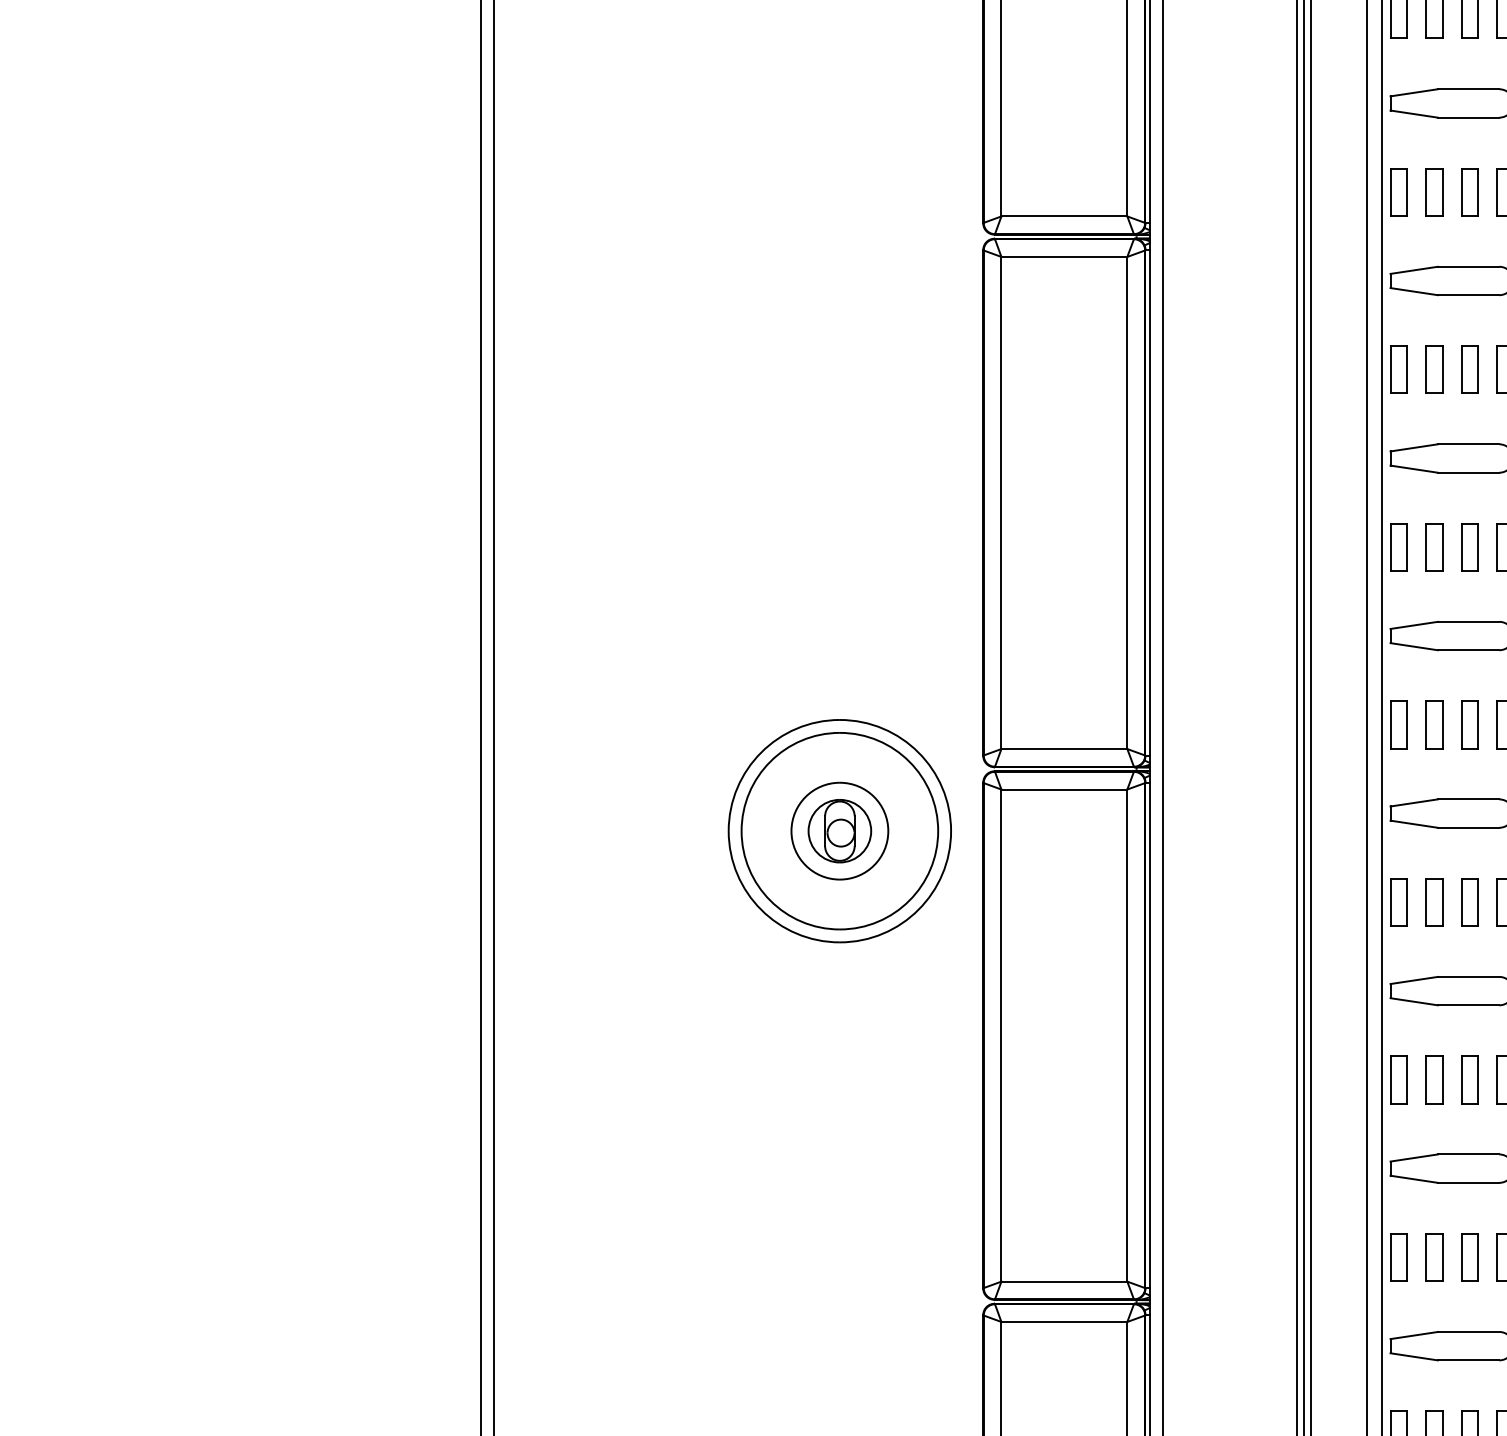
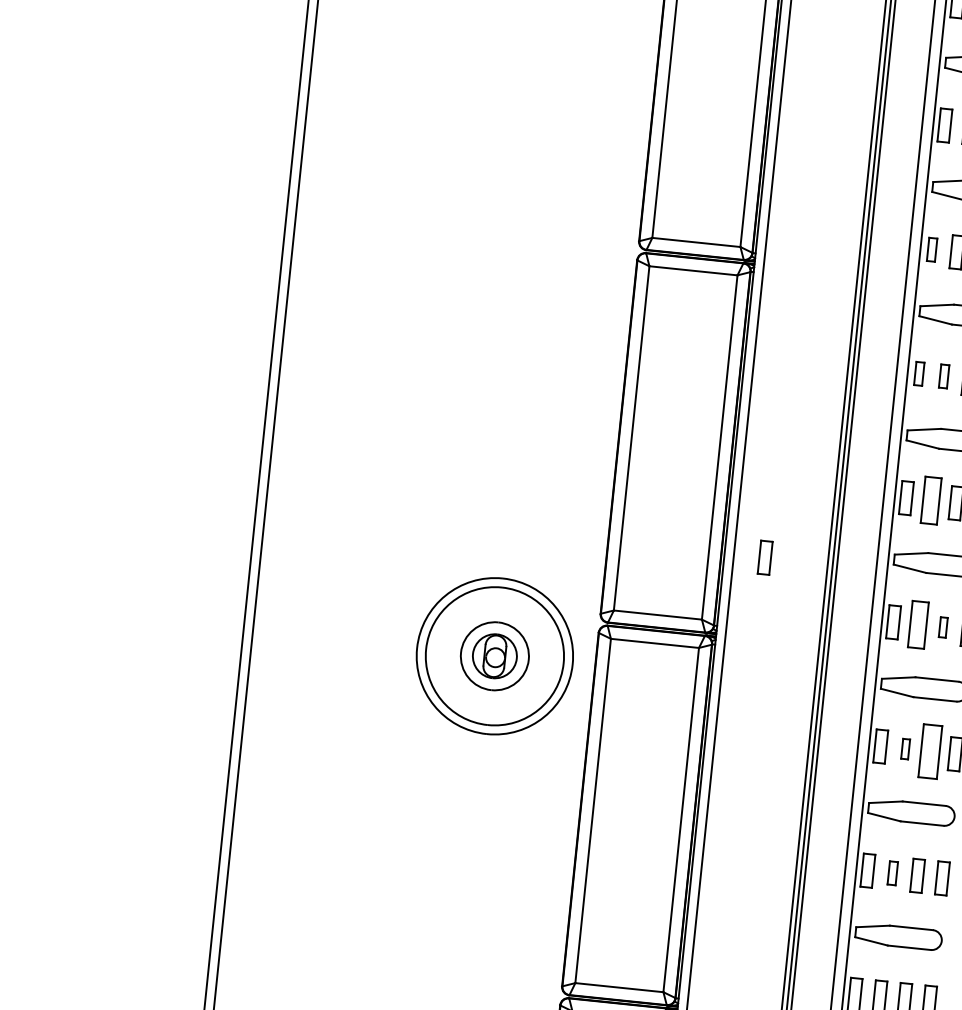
part: (1398, 192) -> (931, 249), size x0.7
part: (1398, 369) -> (919, 373), size x0.7
part: (1434, 369) -> (944, 376), size x0.7
part: (1434, 547) -> (931, 500), size x1.4
part: (1207, 652) -> (764, 557), added
part: (1434, 724) -> (918, 624), size x1.4
part: (1469, 724) -> (943, 627), size x0.6
part: (1434, 902) -> (905, 749), size x0.6
part: (1469, 902) -> (930, 751), size x1.6
part: (1434, 1079) -> (892, 873), size x0.7

